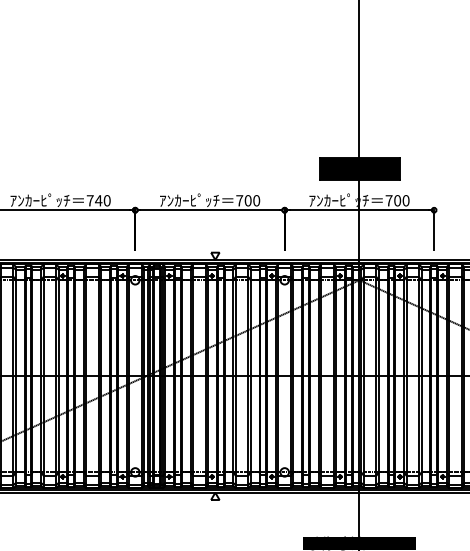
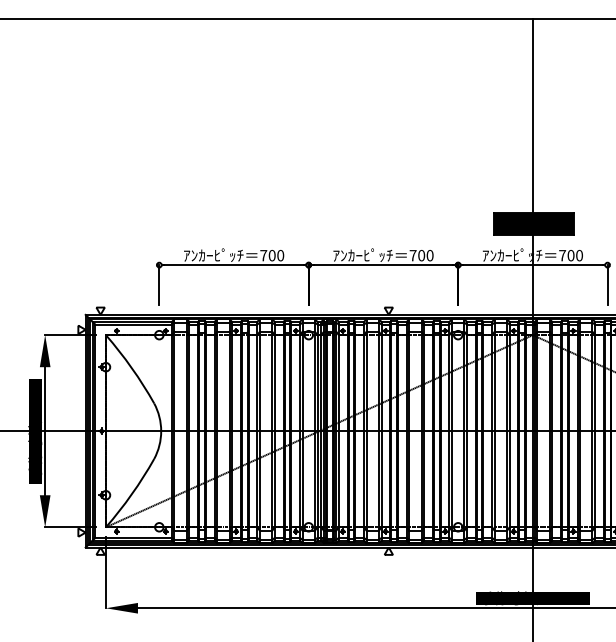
text: (98, 200) -> (271, 255), 740 -> 700

